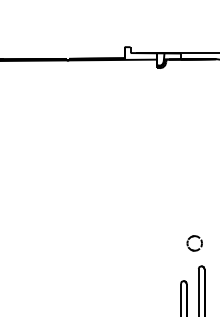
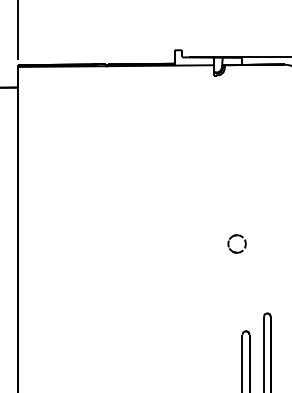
part: (194, 237) -> (236, 236), moved

